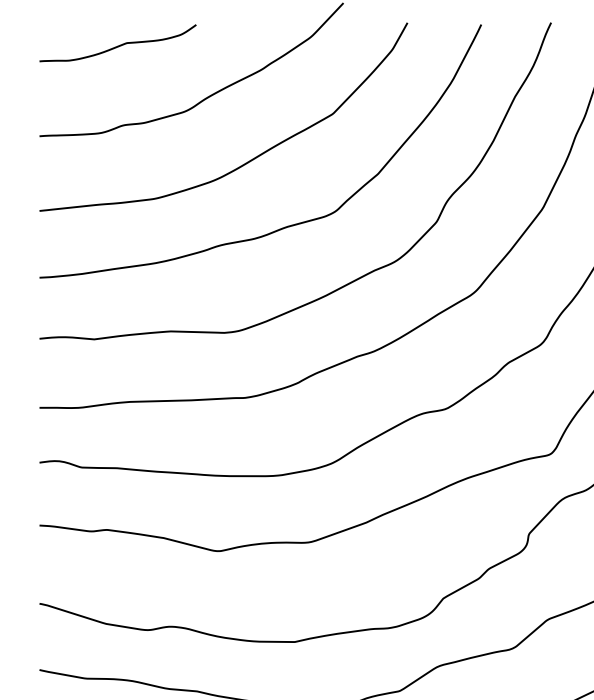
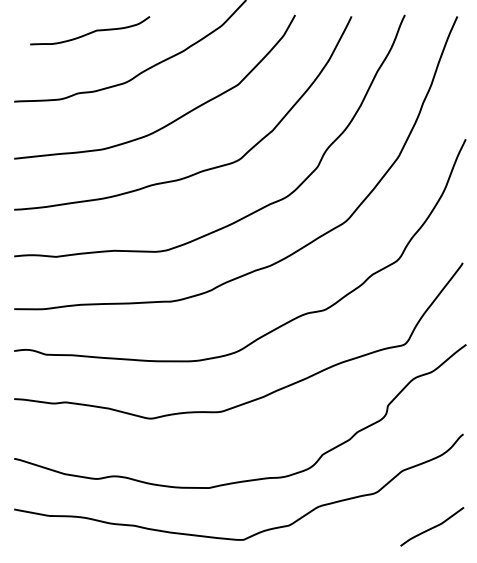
curve: (119, 44) -> (91, 31), moved

